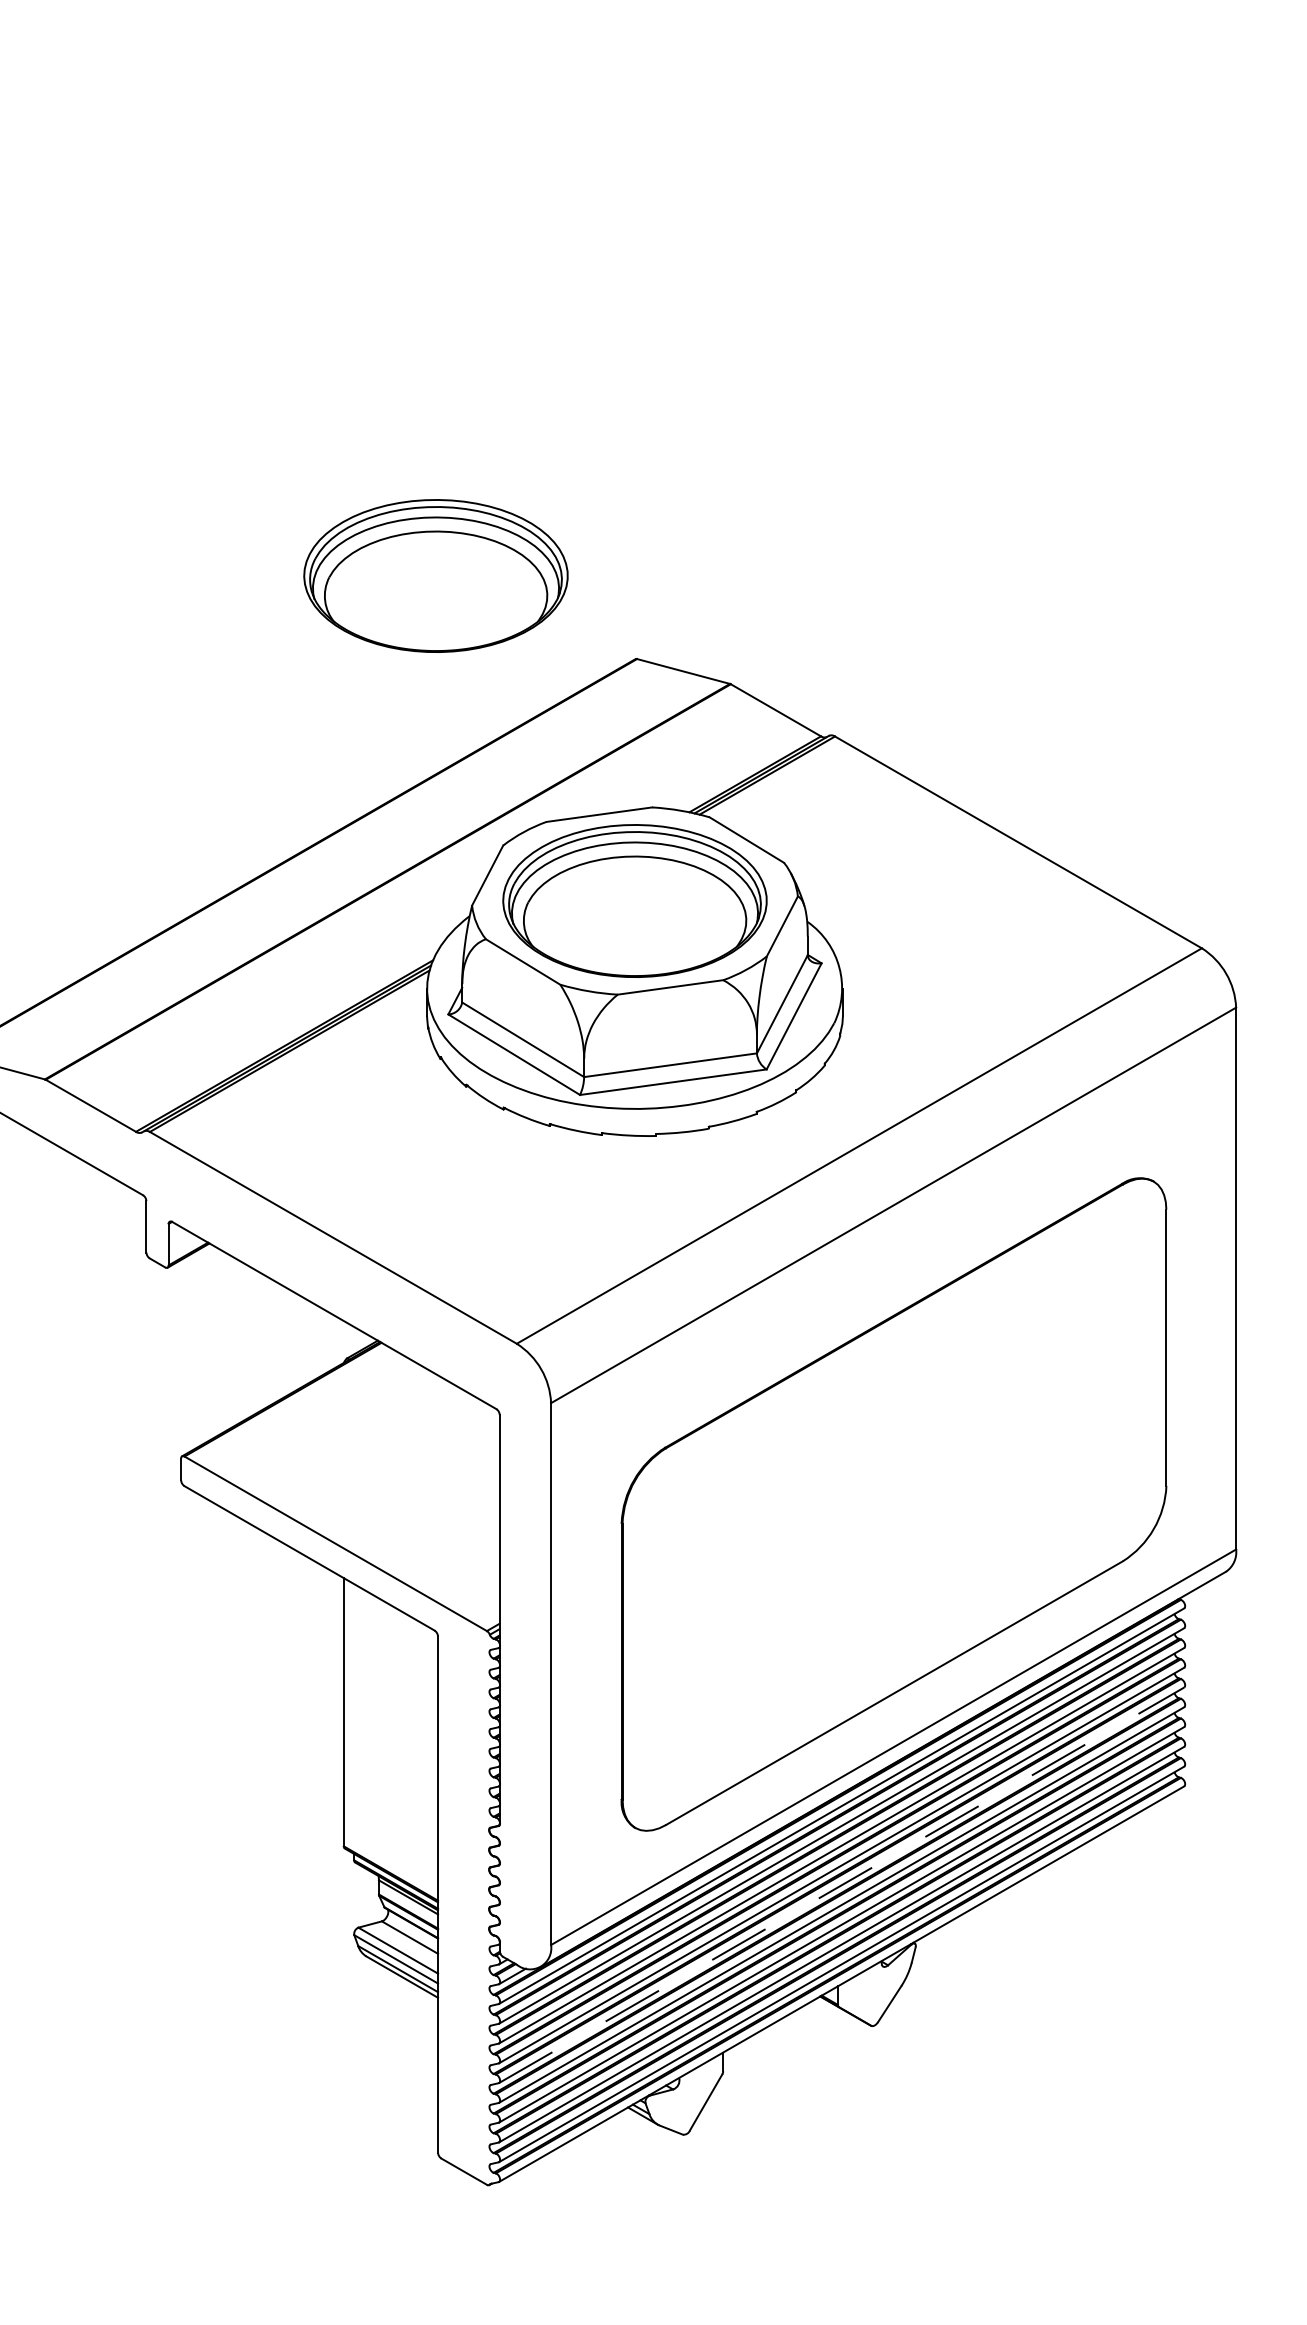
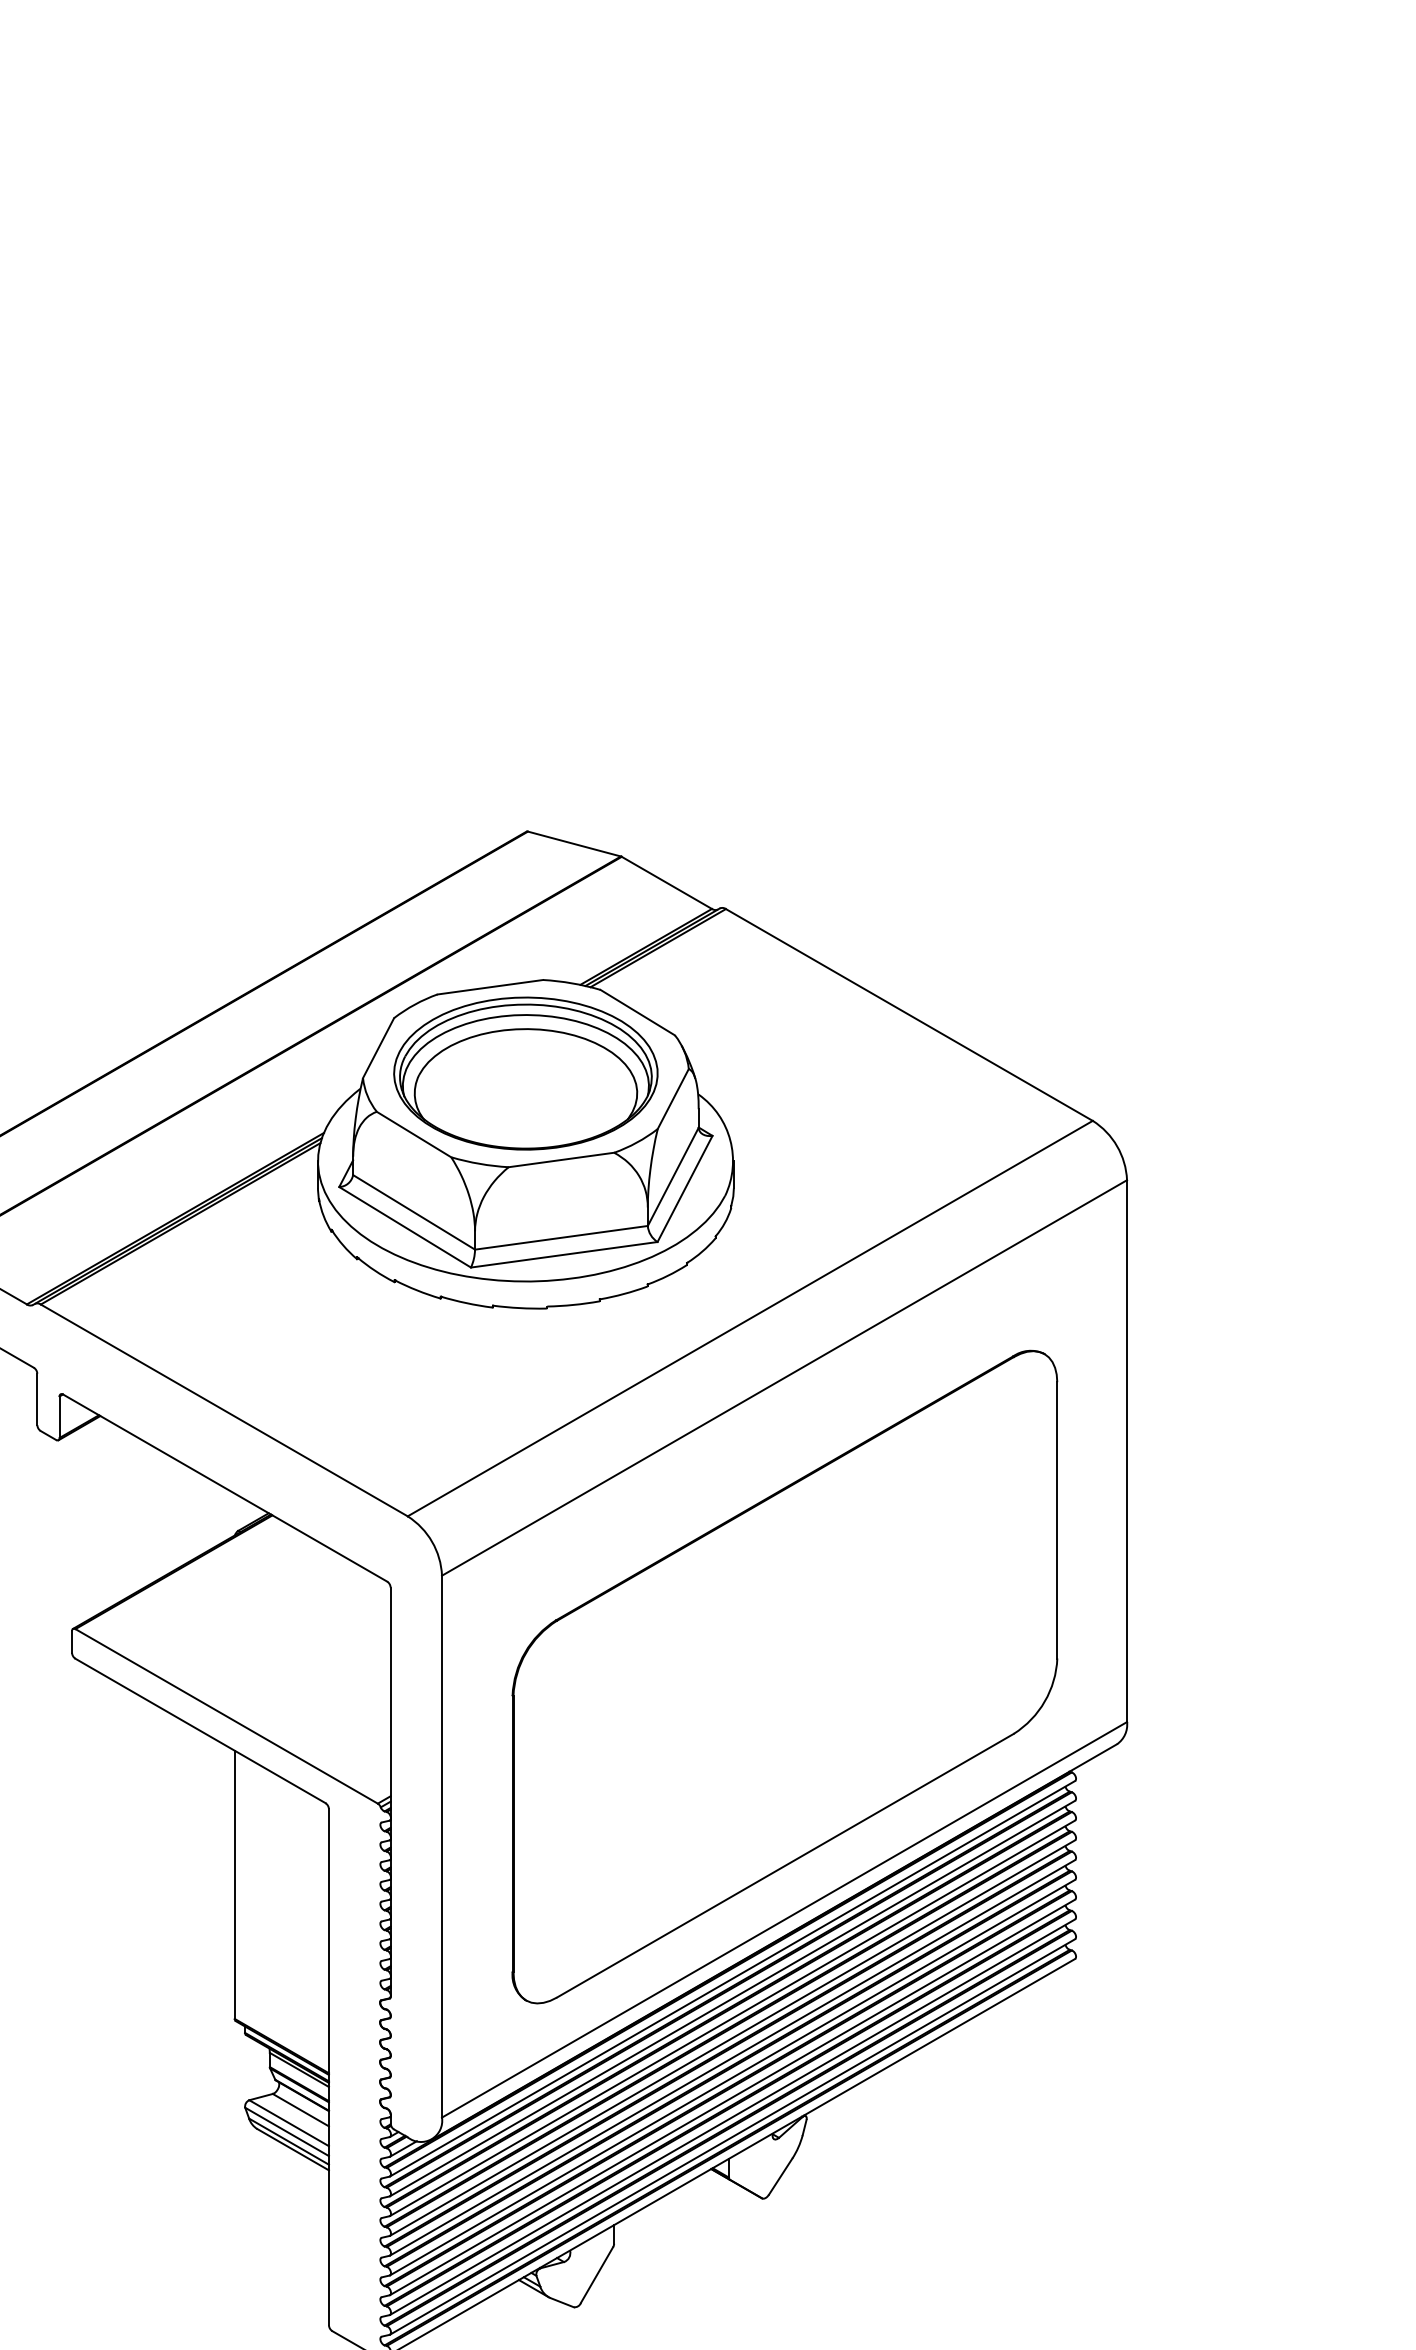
part: (435, 575) -> (326, 748), removed
line: (841, 1884) -> (732, 2057), dashed -> solid

